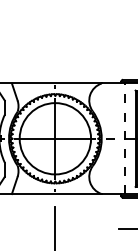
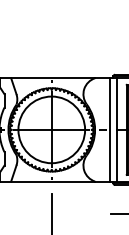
line: (117, 138) -> (109, 129), added
line: (124, 138) -> (116, 129), dashed -> solid

